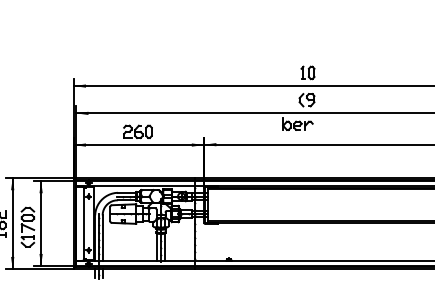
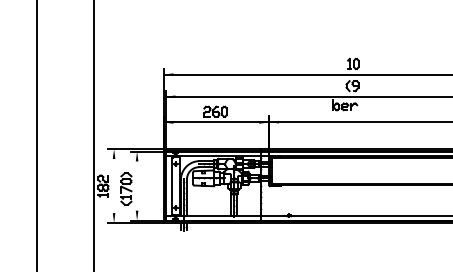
line: (41, 222) -> (137, 185), removed
line: (13, 224) -> (114, 186), removed

